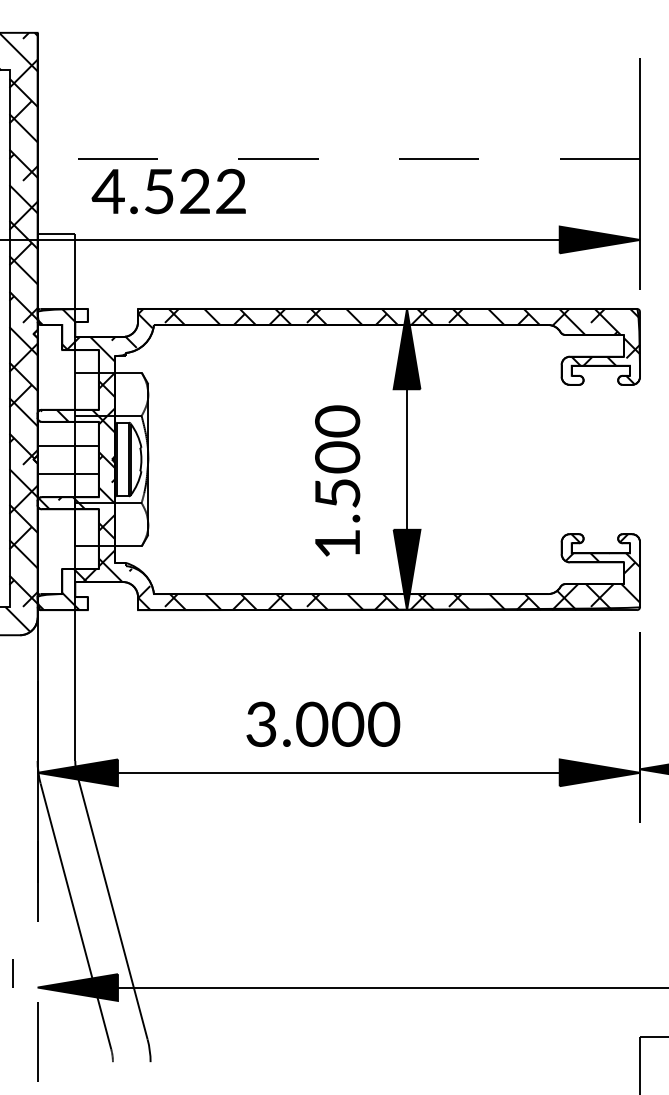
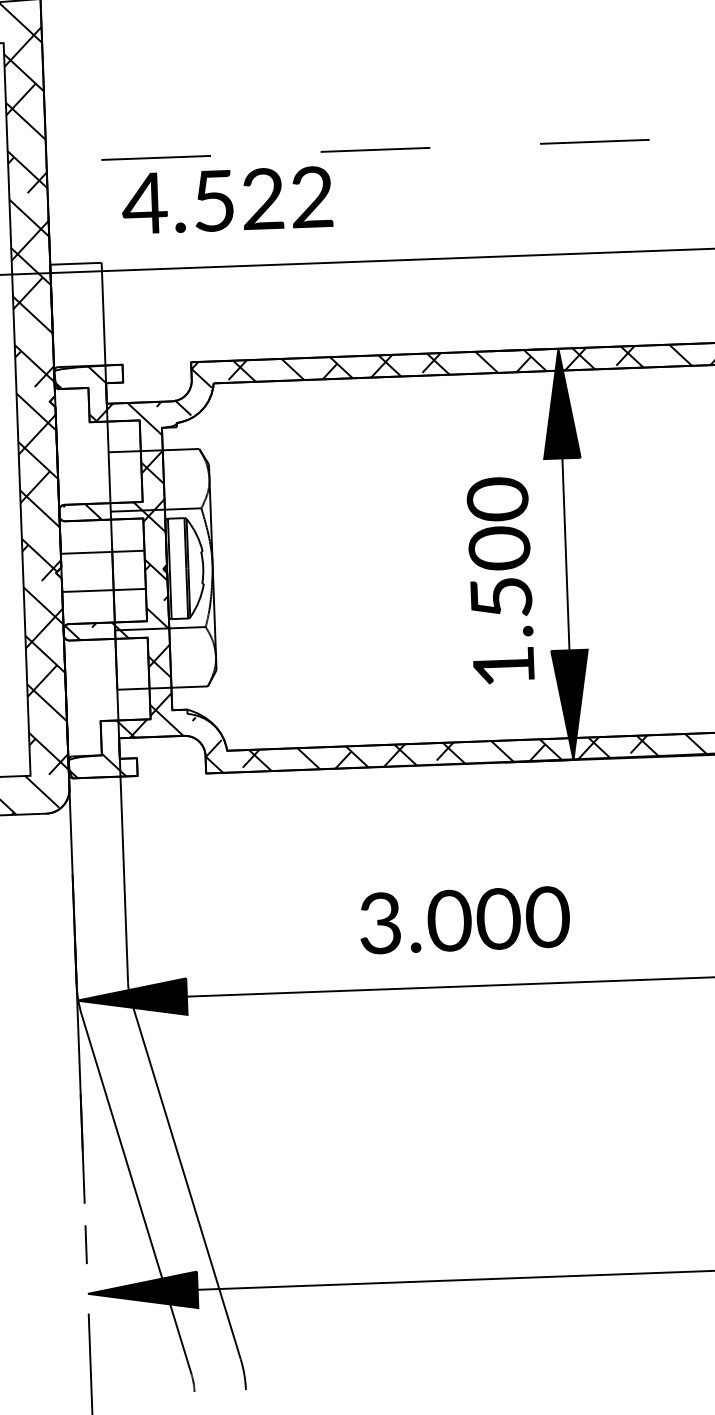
text: (337, 480) -> (500, 579), moved
line: (12, 973) -> (85, 1244), moved

